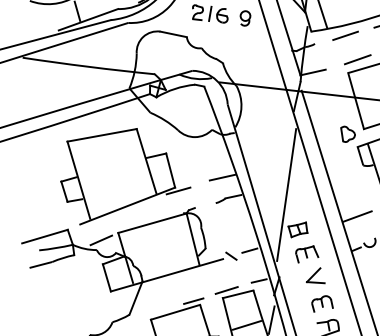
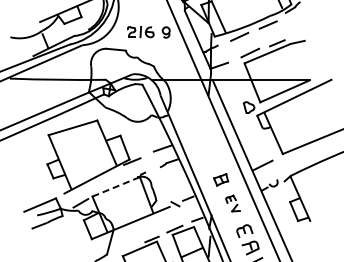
line: (285, 194) -> (209, 155), removed
line: (152, 222) -> (116, 186), solid -> dashed
part: (310, 264) -> (232, 203), size x0.6

